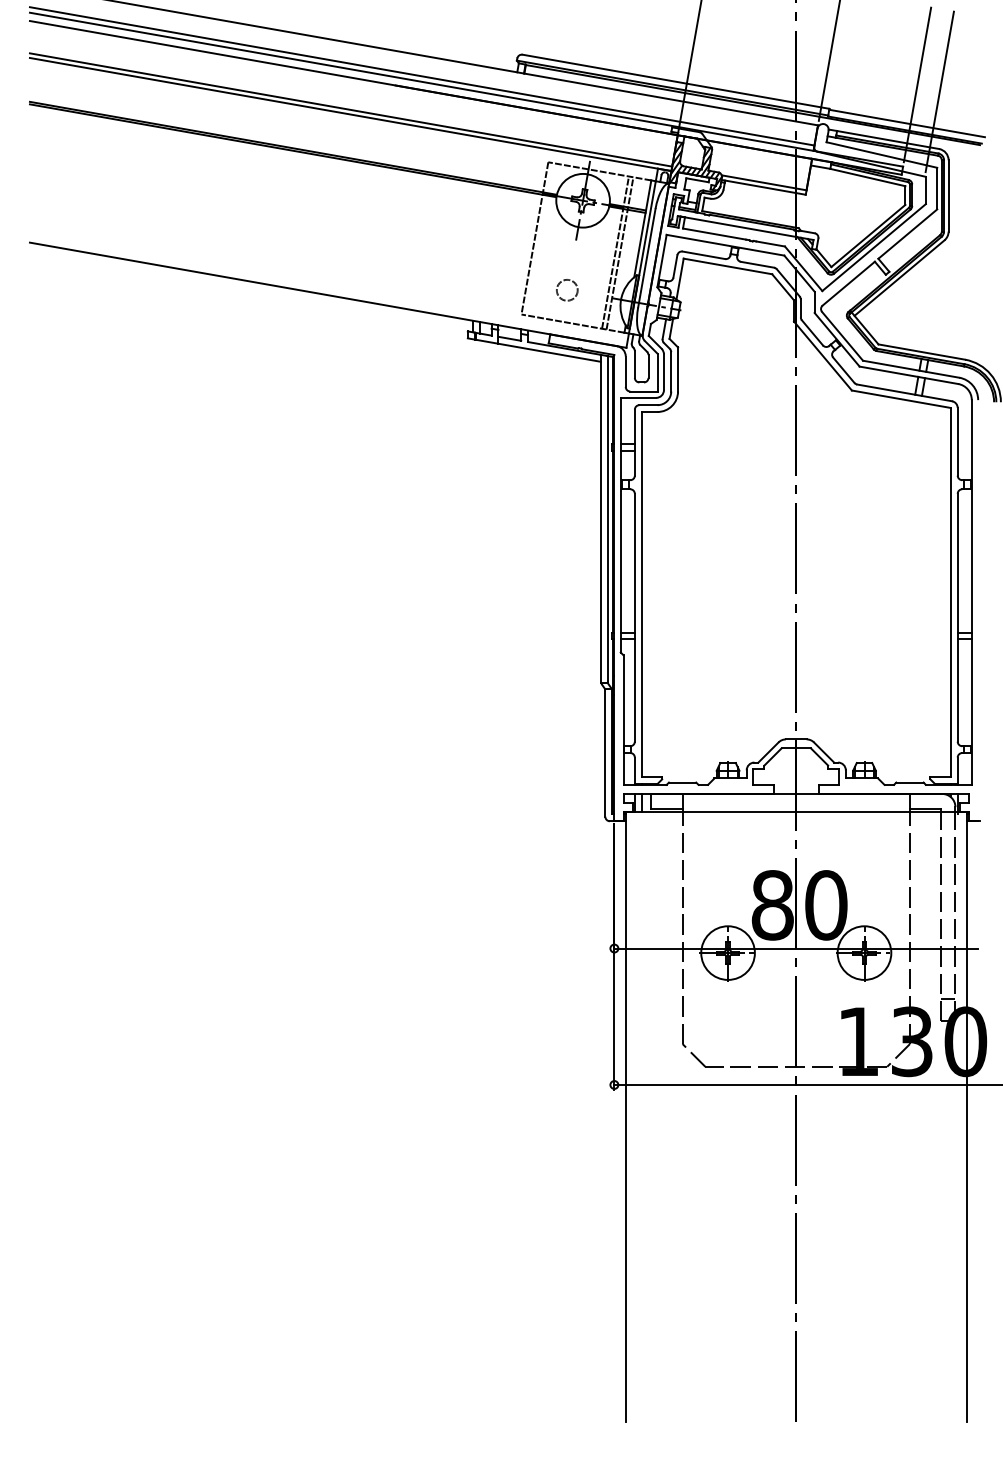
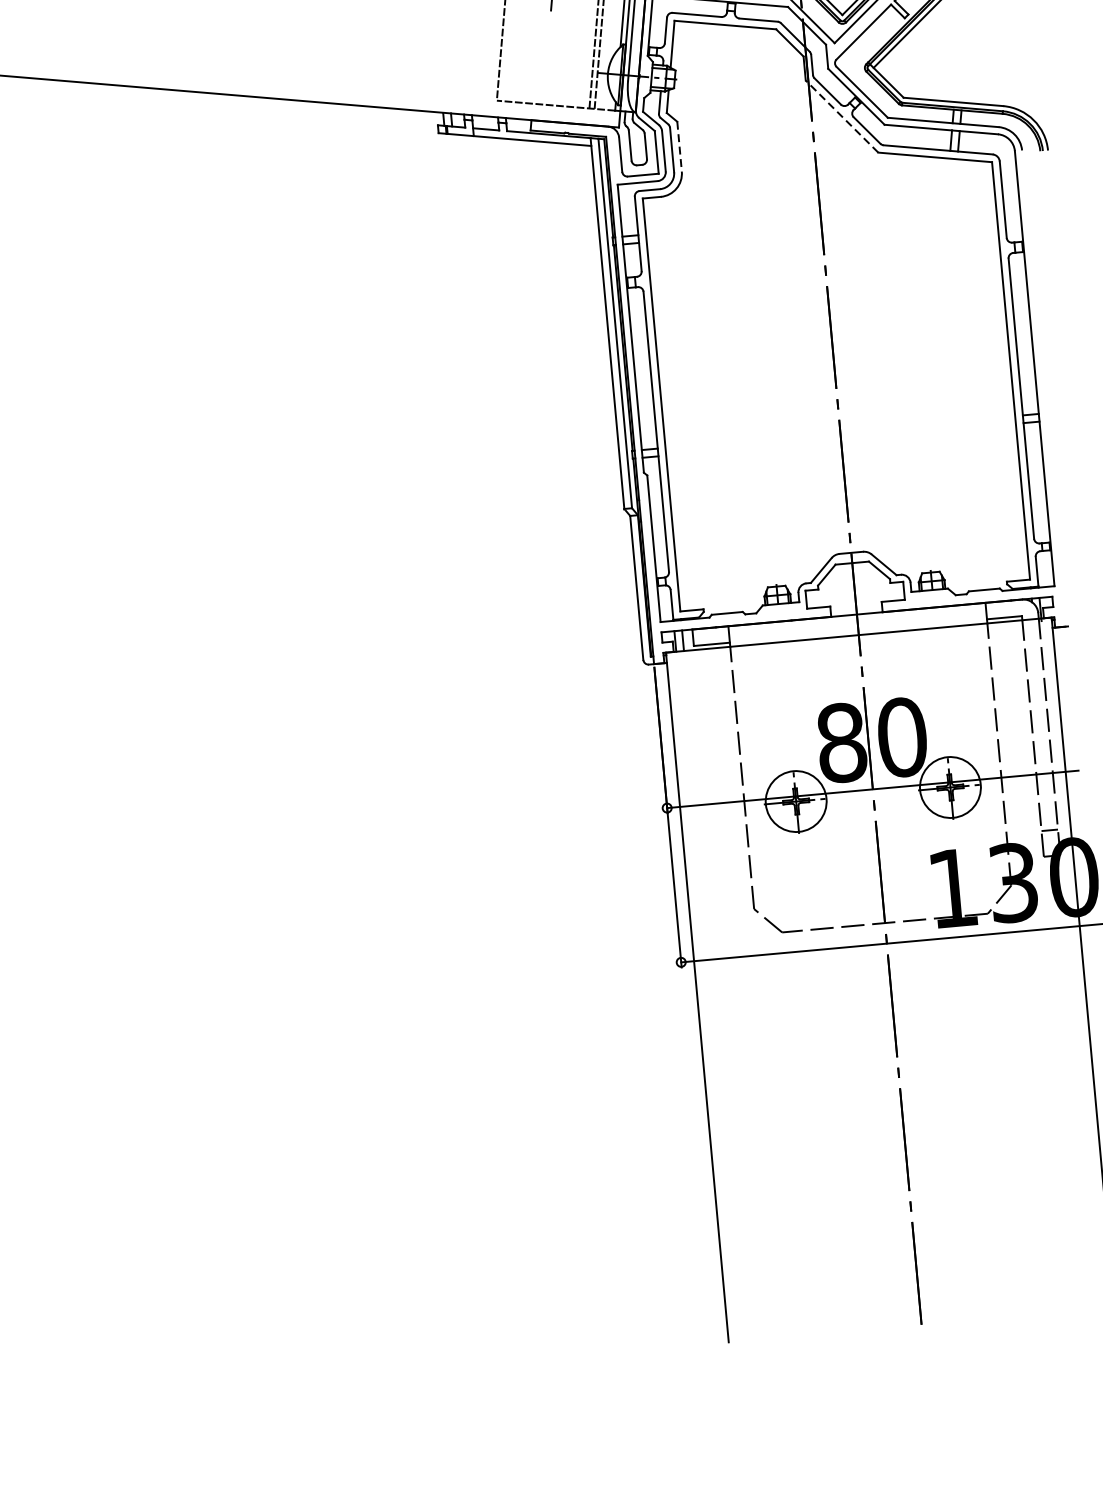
circle: (567, 290) -> (546, 68), removed
line: (822, 355) -> (841, 116), solid -> dashed
line: (678, 369) -> (680, 146), solid -> dashed

